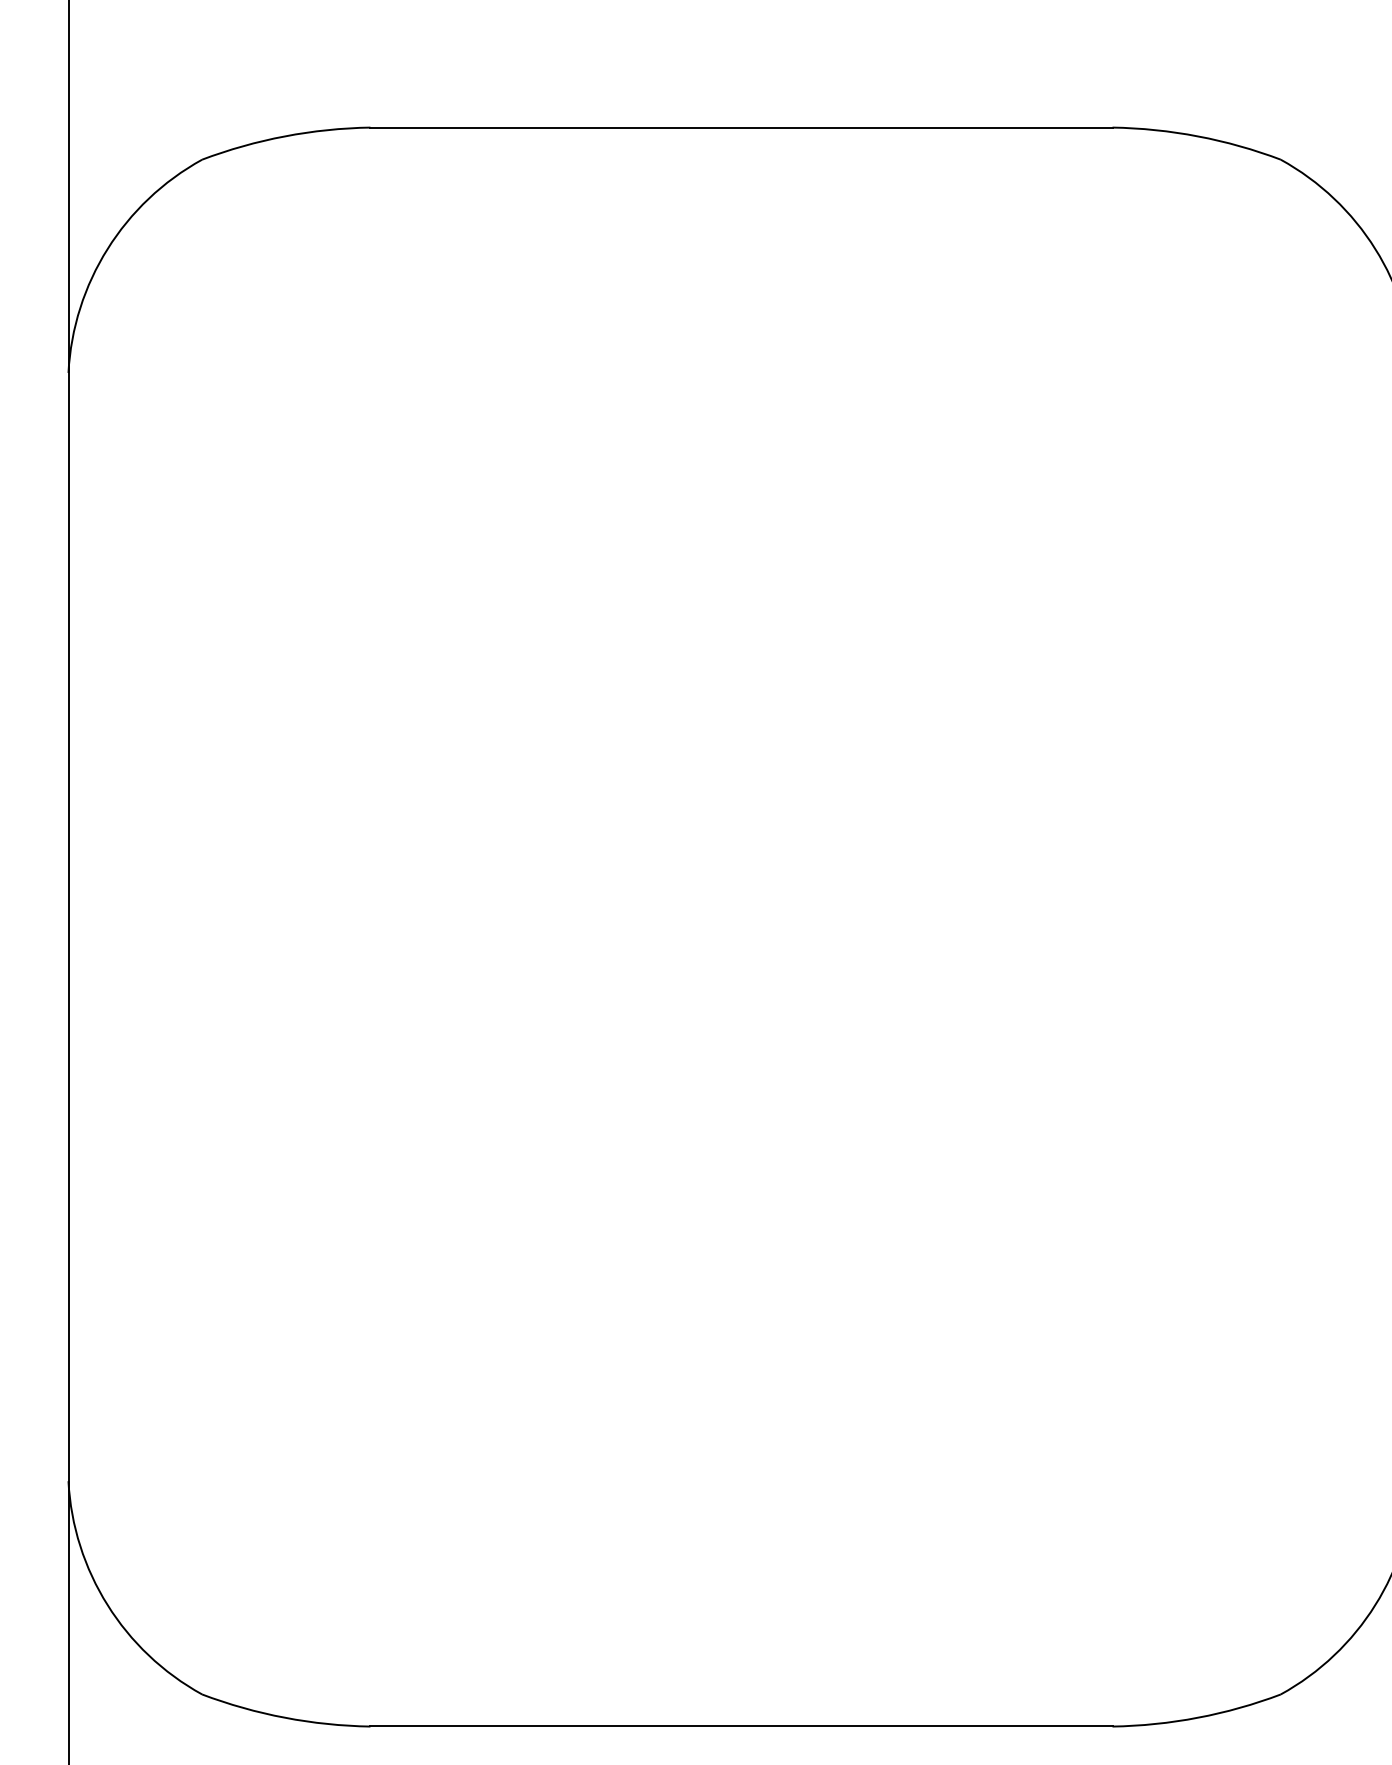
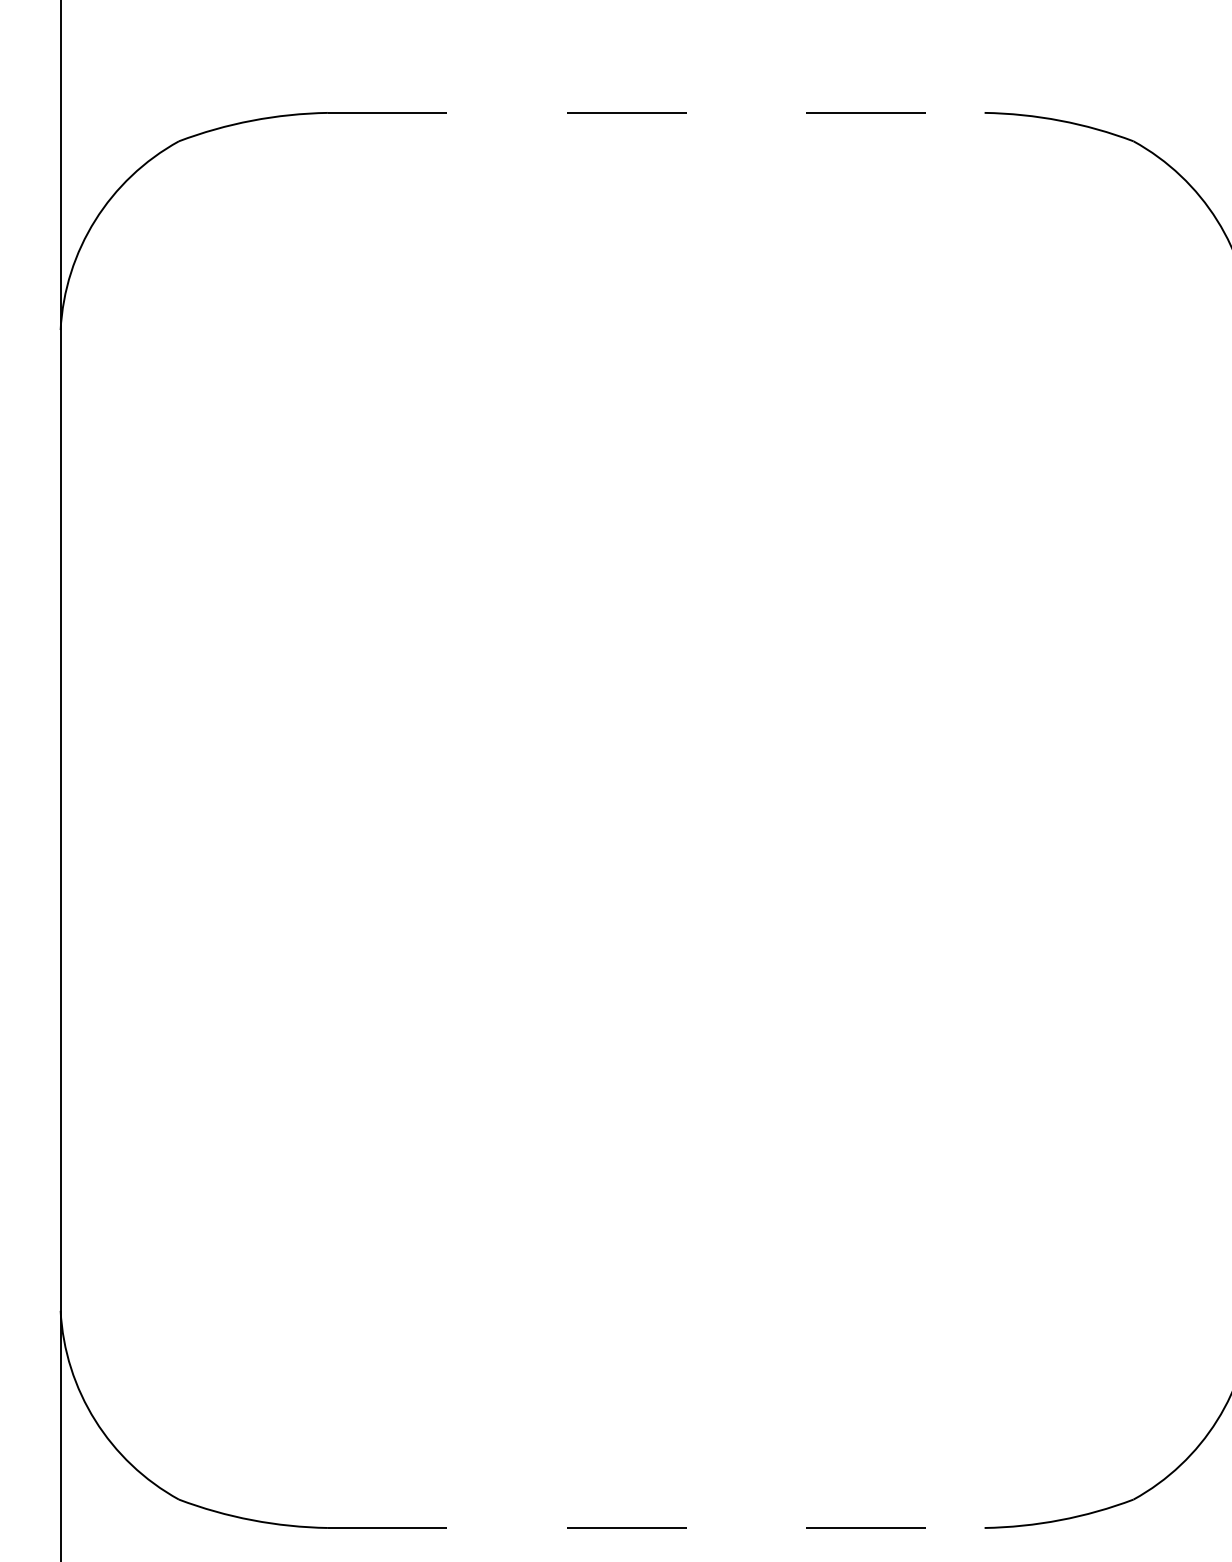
line: (741, 127) -> (656, 112), solid -> dashed
line: (741, 1726) -> (656, 1527), solid -> dashed

